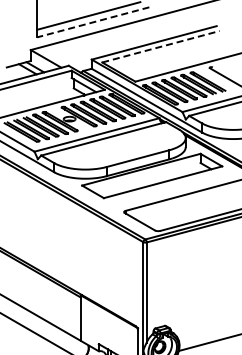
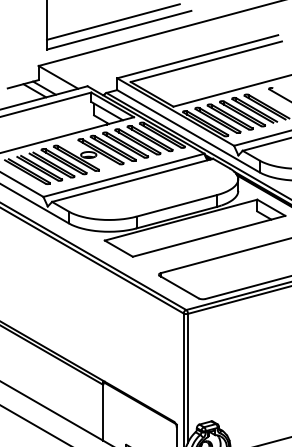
line: (92, 22) -> (118, 30), dashed -> solid
line: (160, 46) -> (205, 61), dashed -> solid

